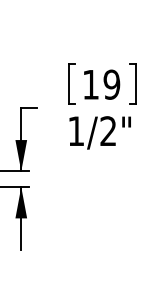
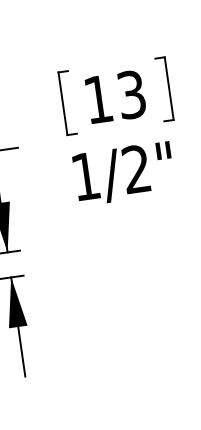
text: (111, 84) -> (130, 94), 19 -> 13

